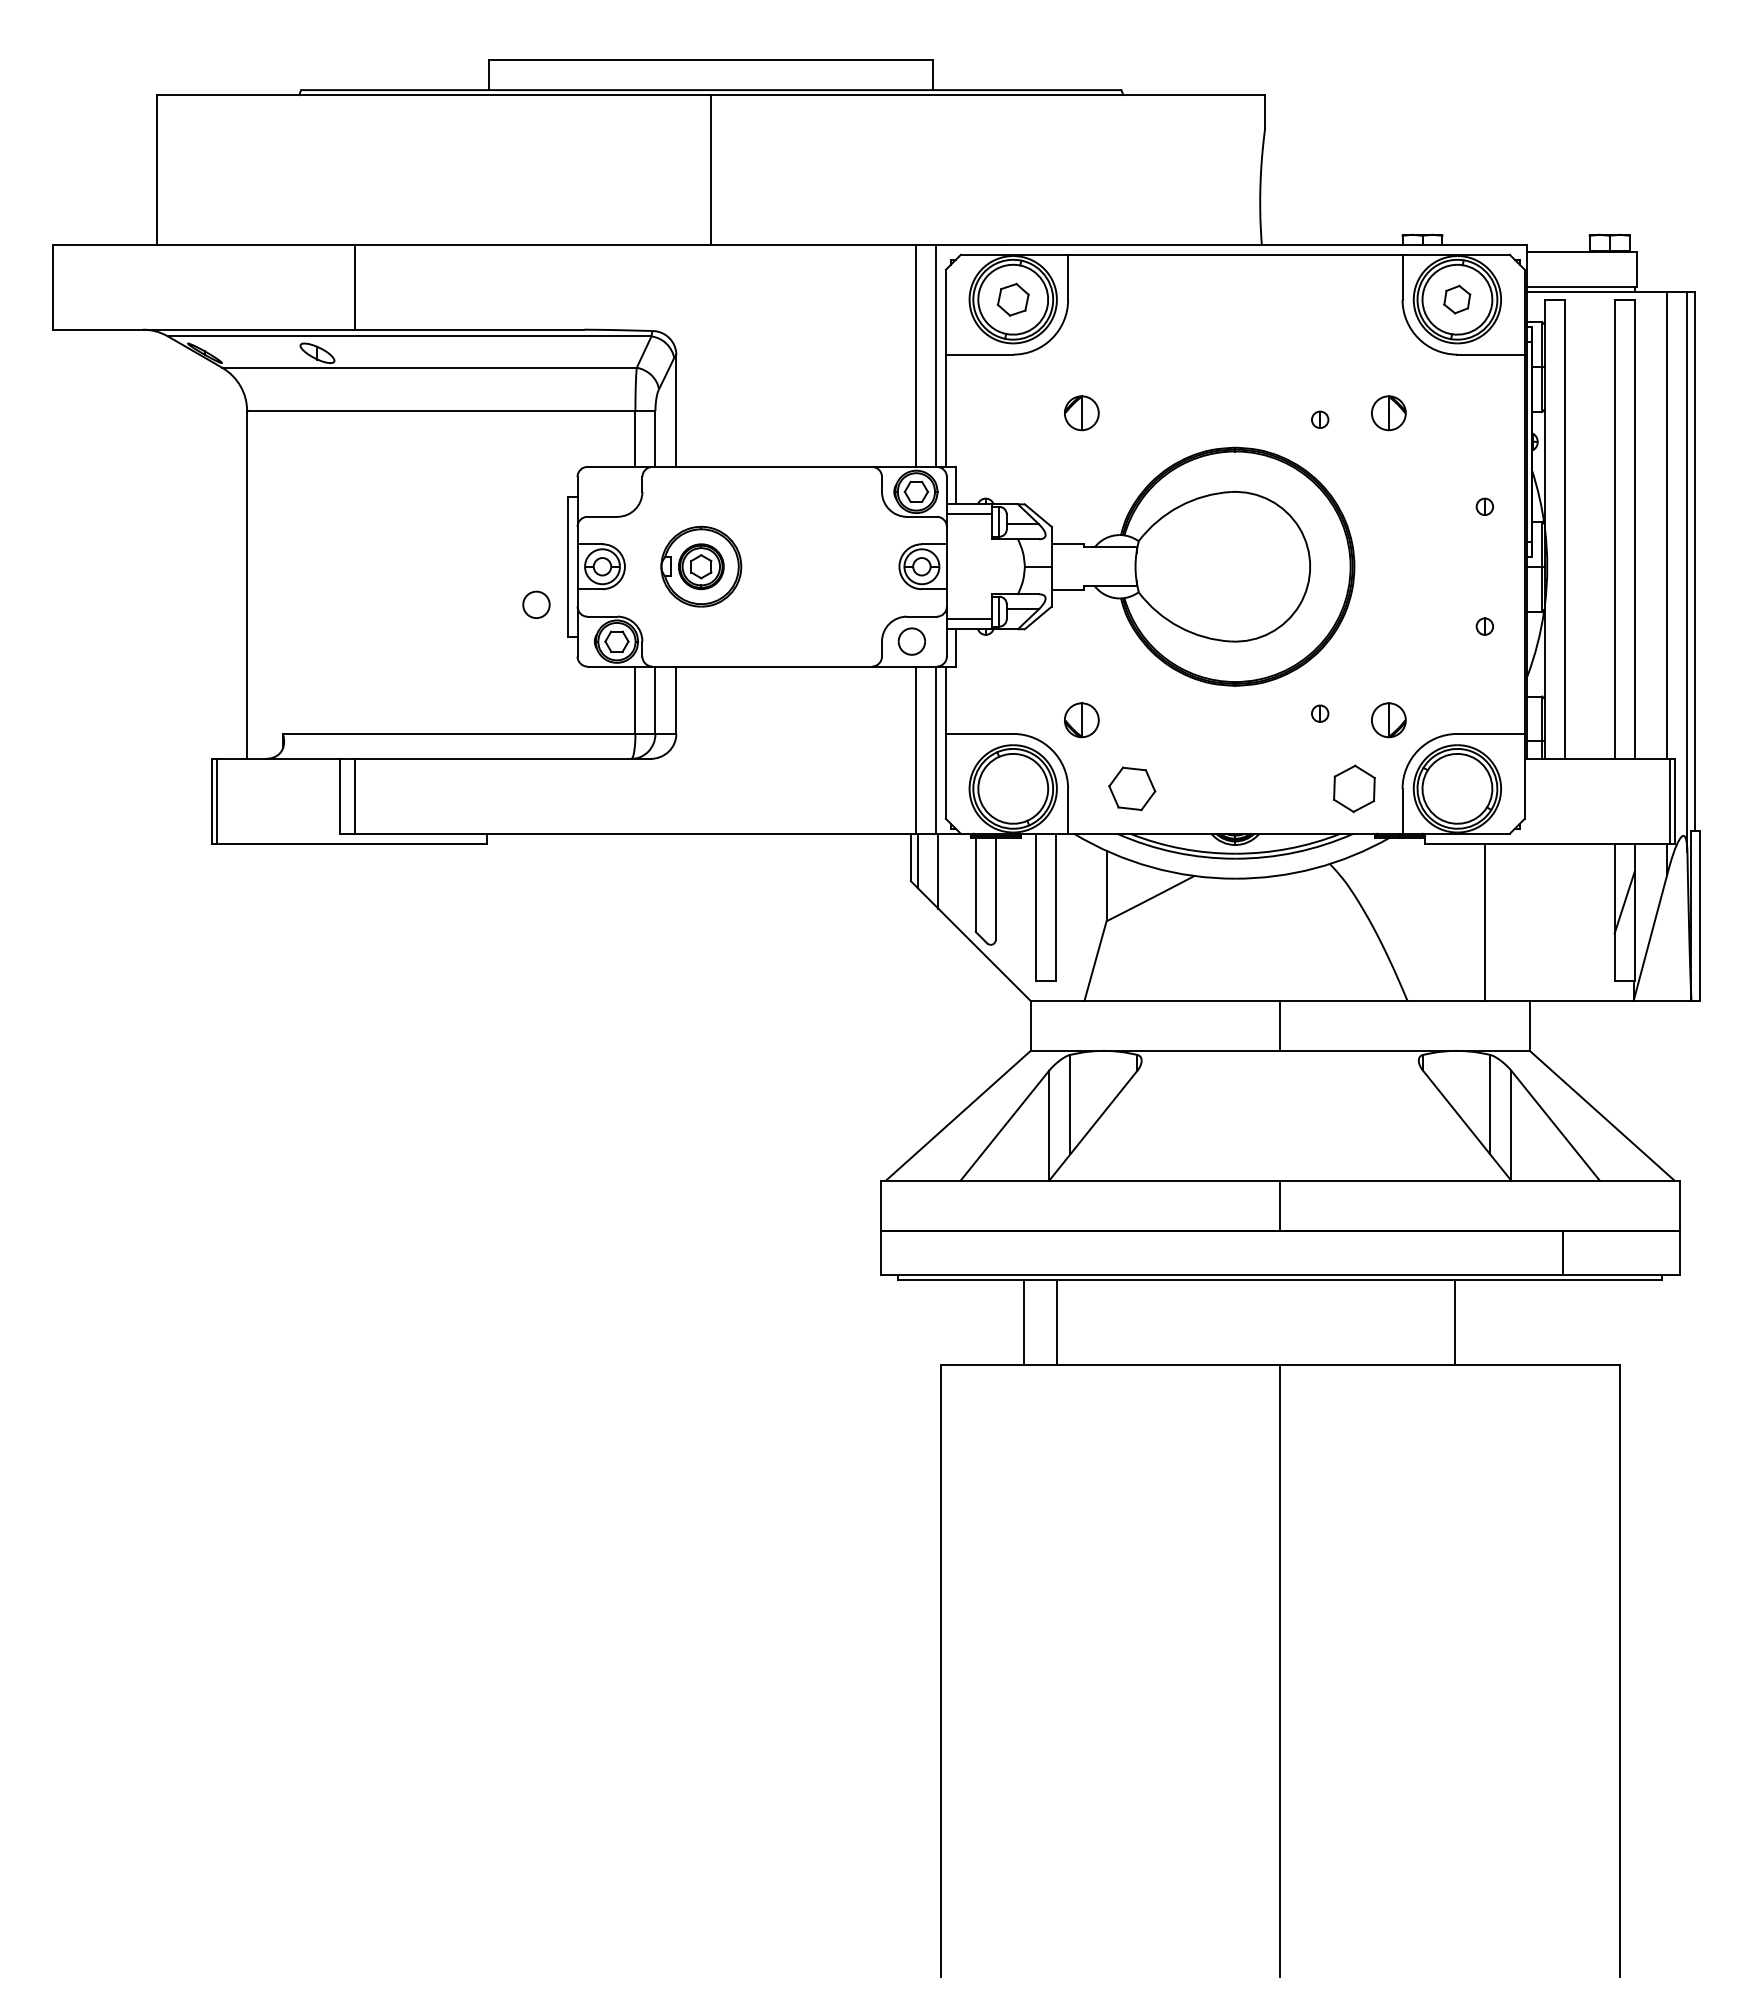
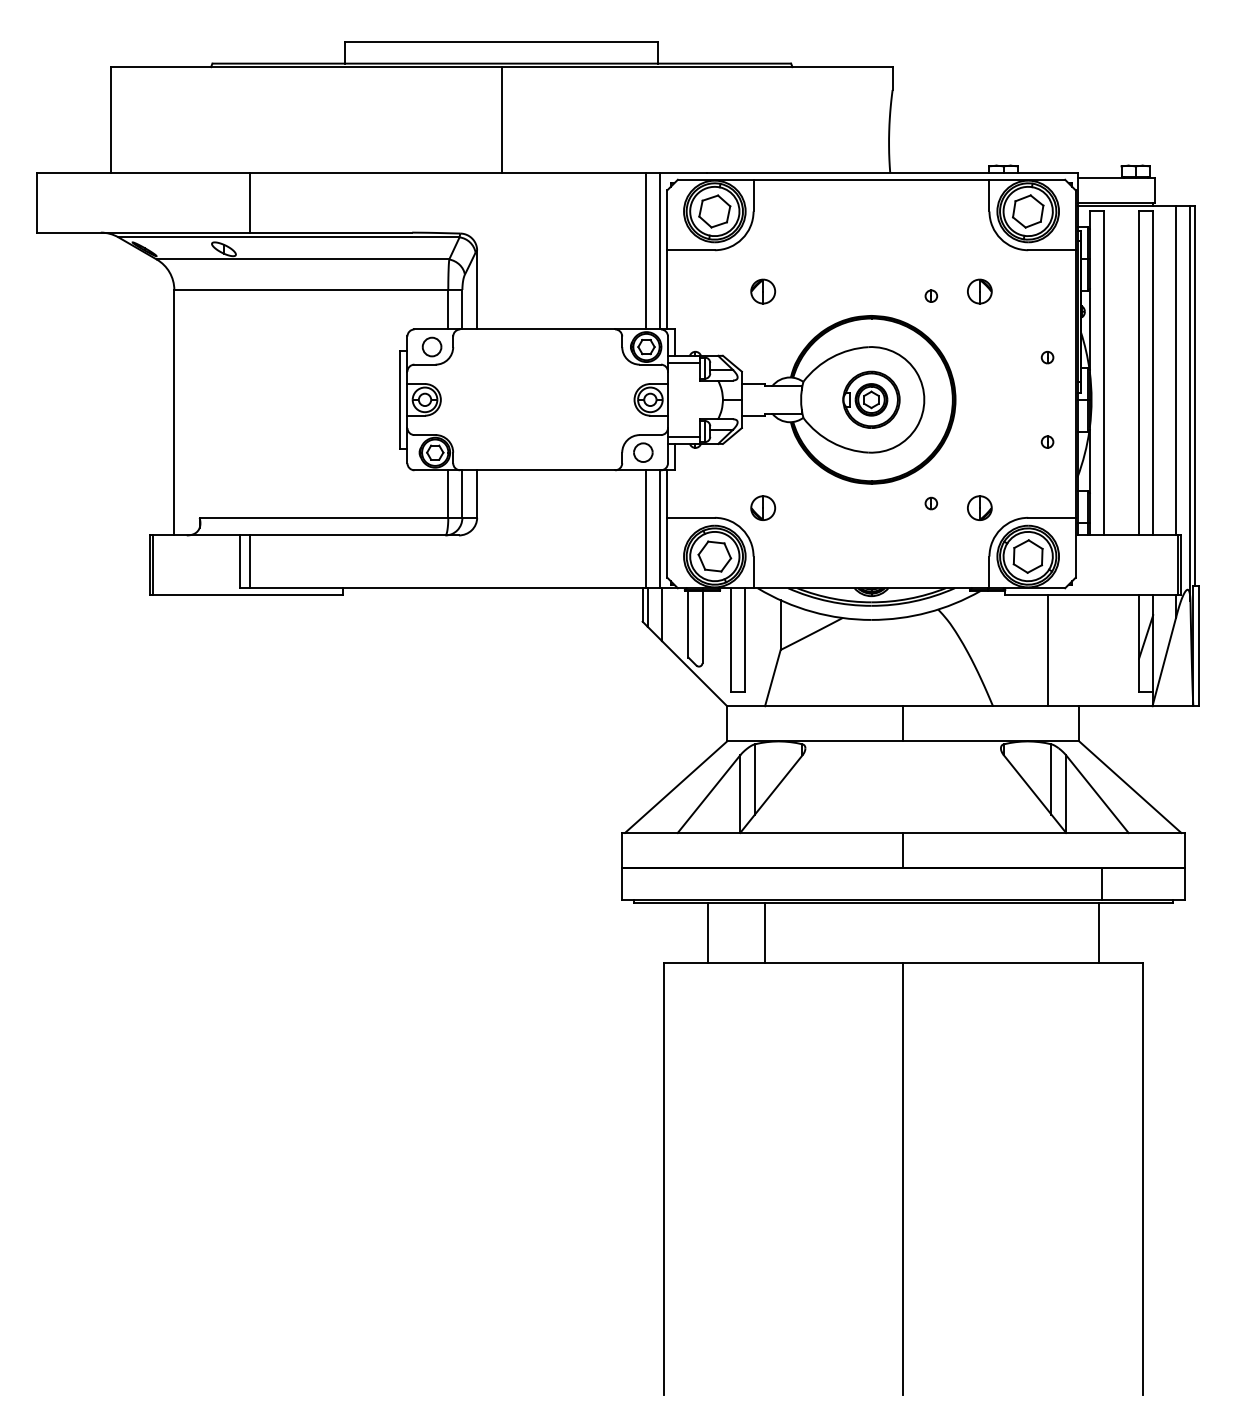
part: (1013, 299) -> (715, 211), size x1.43
part: (1456, 299) -> (1027, 211), size x1.67
part: (701, 566) -> (871, 399), moved
part: (536, 604) -> (432, 346), moved
part: (1132, 788) -> (715, 556), moved
part: (1354, 788) -> (1028, 556), moved
line: (1024, 1322) -> (765, 933), moved
line: (1057, 1322) -> (707, 933), moved
line: (1455, 1322) -> (1098, 933), moved

